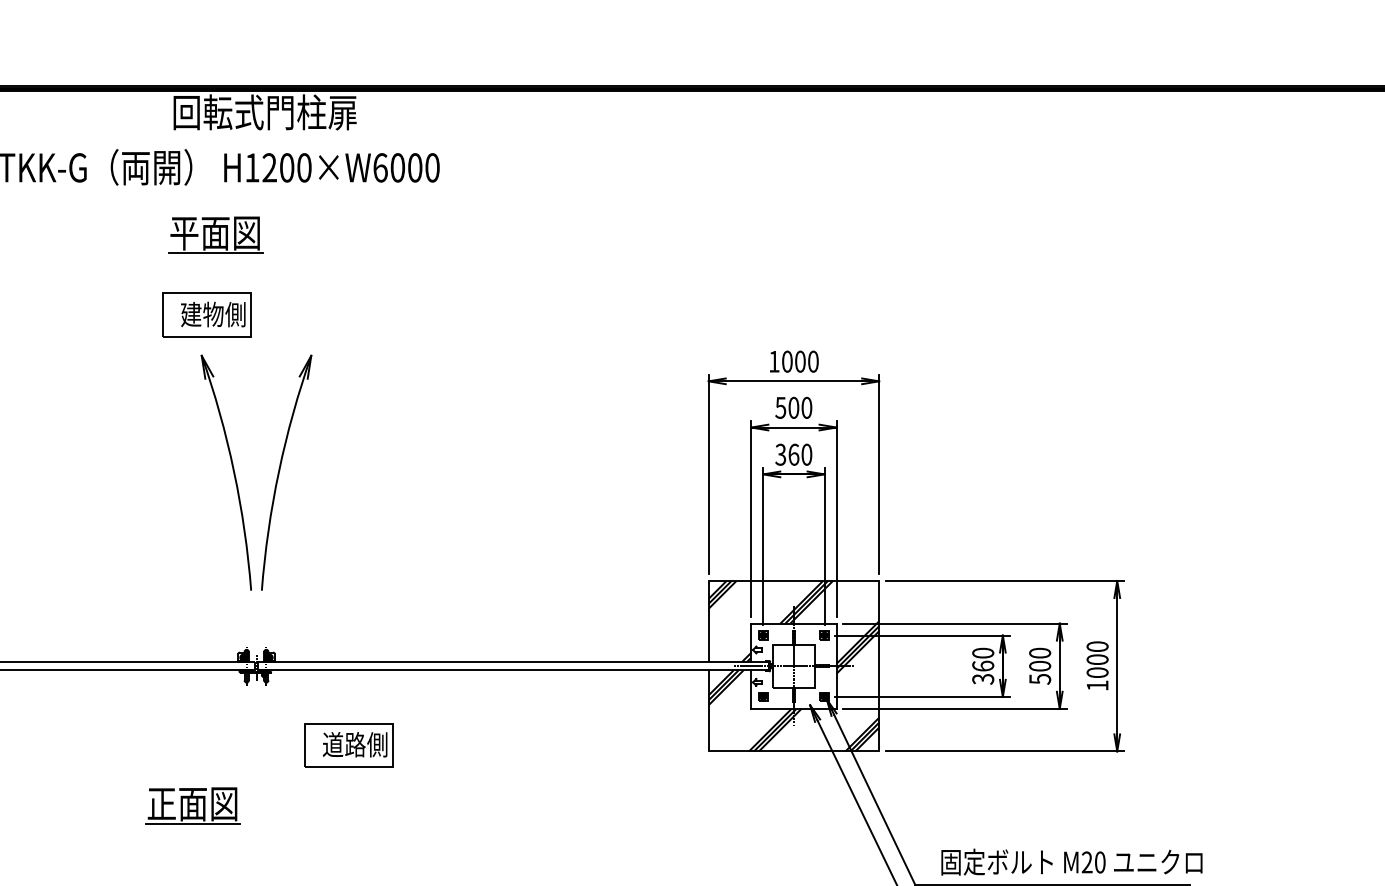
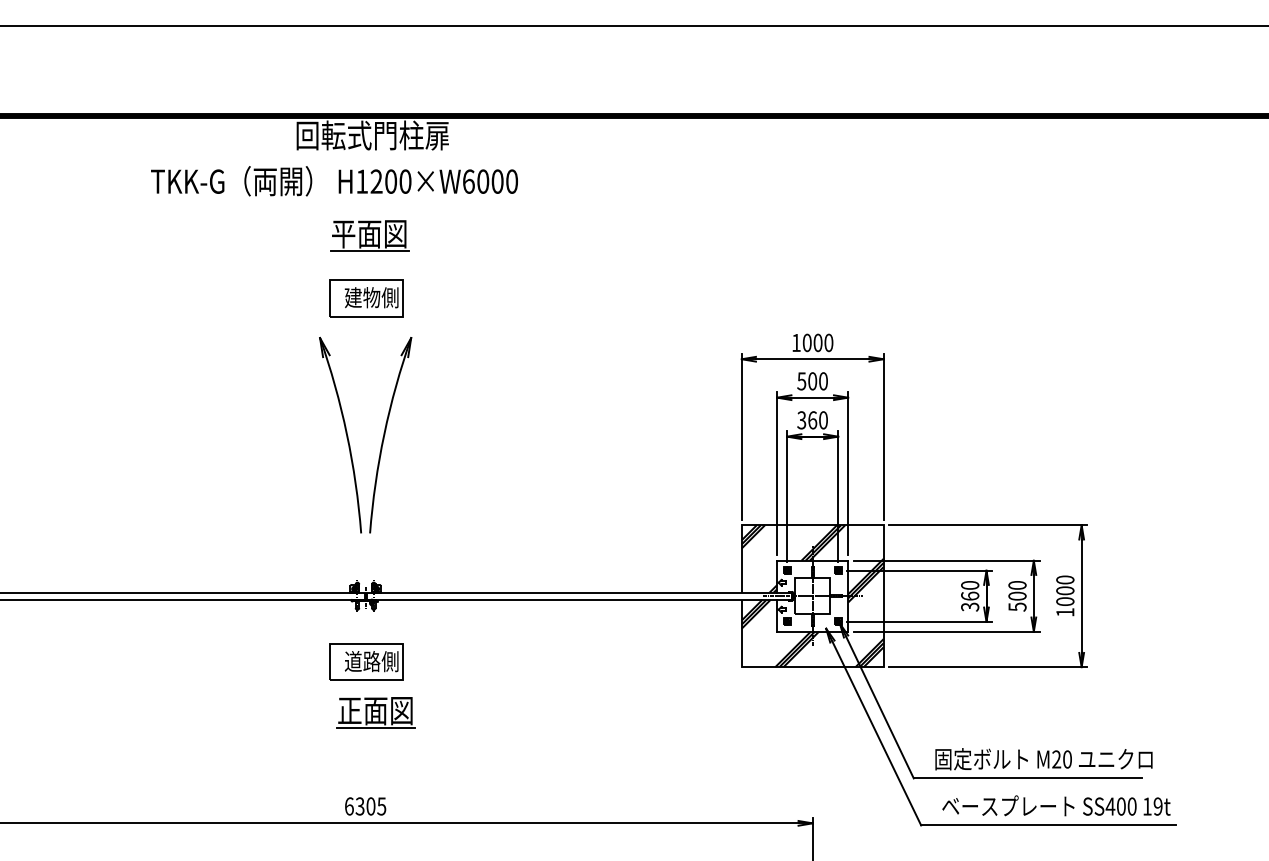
part: (215, 234) -> (369, 235), moved
part: (207, 315) -> (366, 298), moved
part: (348, 744) -> (366, 661), moved
part: (192, 805) -> (375, 712), moved

